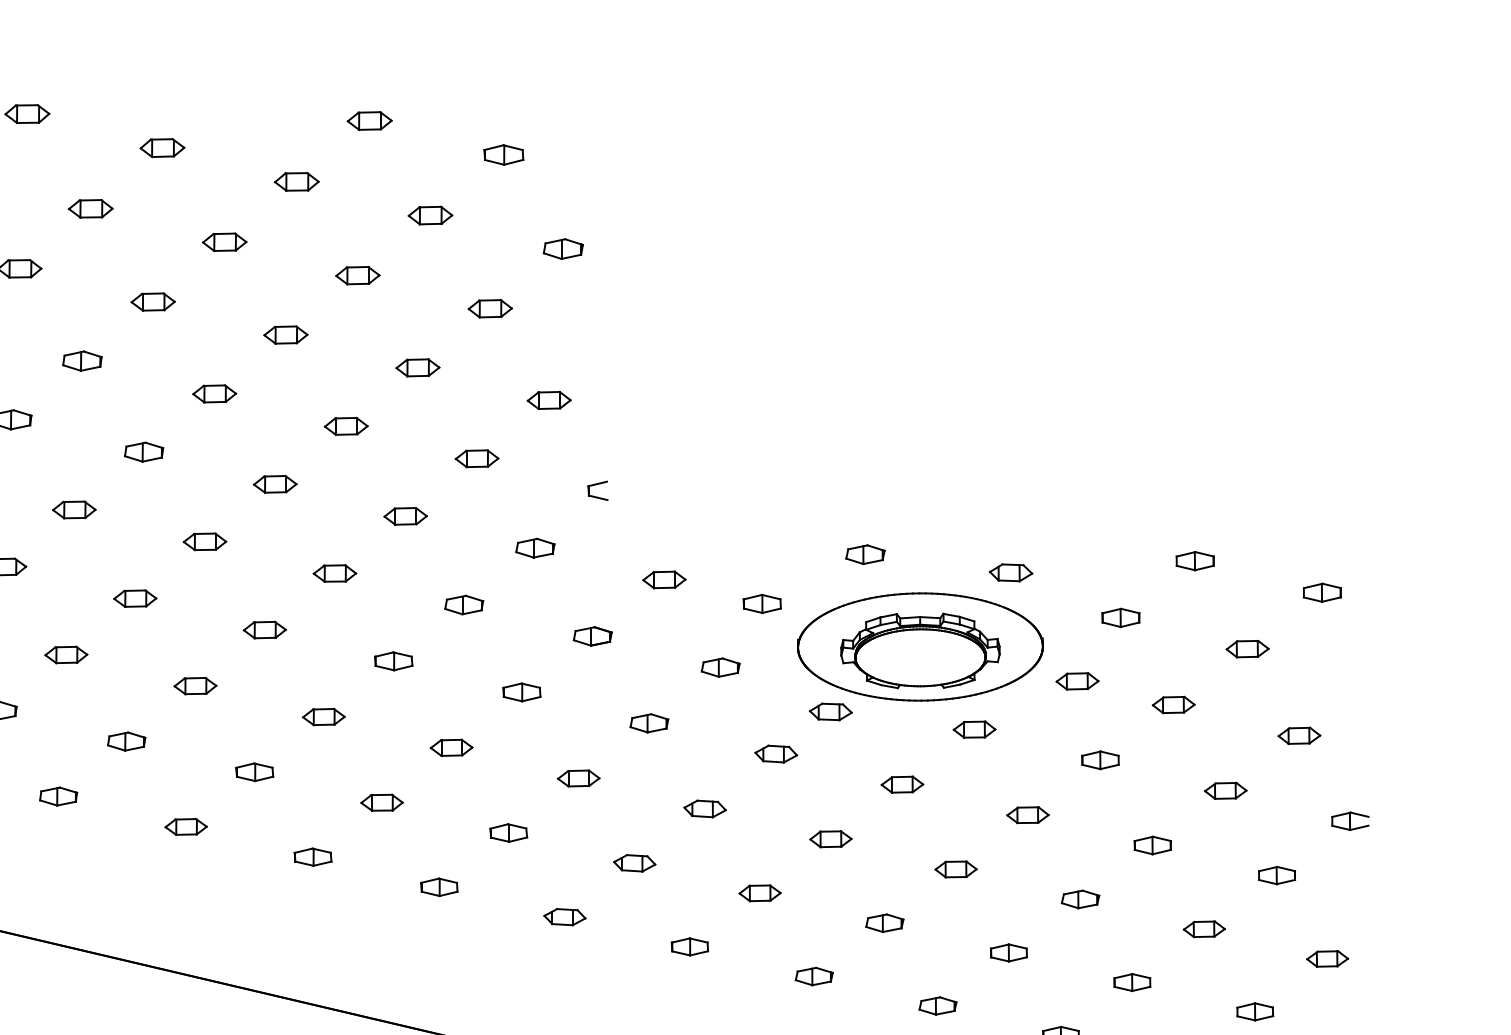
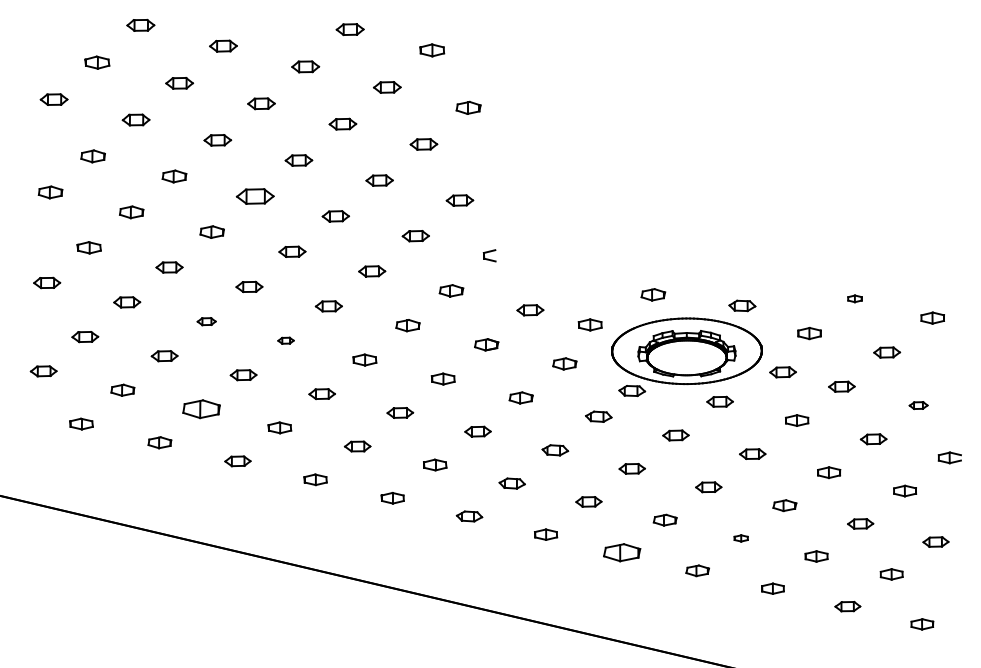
part: (214, 393) -> (255, 196), size x1.4
part: (1194, 560) -> (854, 298), size x0.6
part: (134, 598) -> (206, 321), size x0.7
part: (263, 629) -> (285, 340), size x0.6
part: (1299, 735) -> (918, 405), size x0.7
part: (126, 740) -> (201, 408), size x1.6
part: (1009, 953) -> (741, 538), size x0.6
part: (813, 976) -> (621, 552), size x1.6

